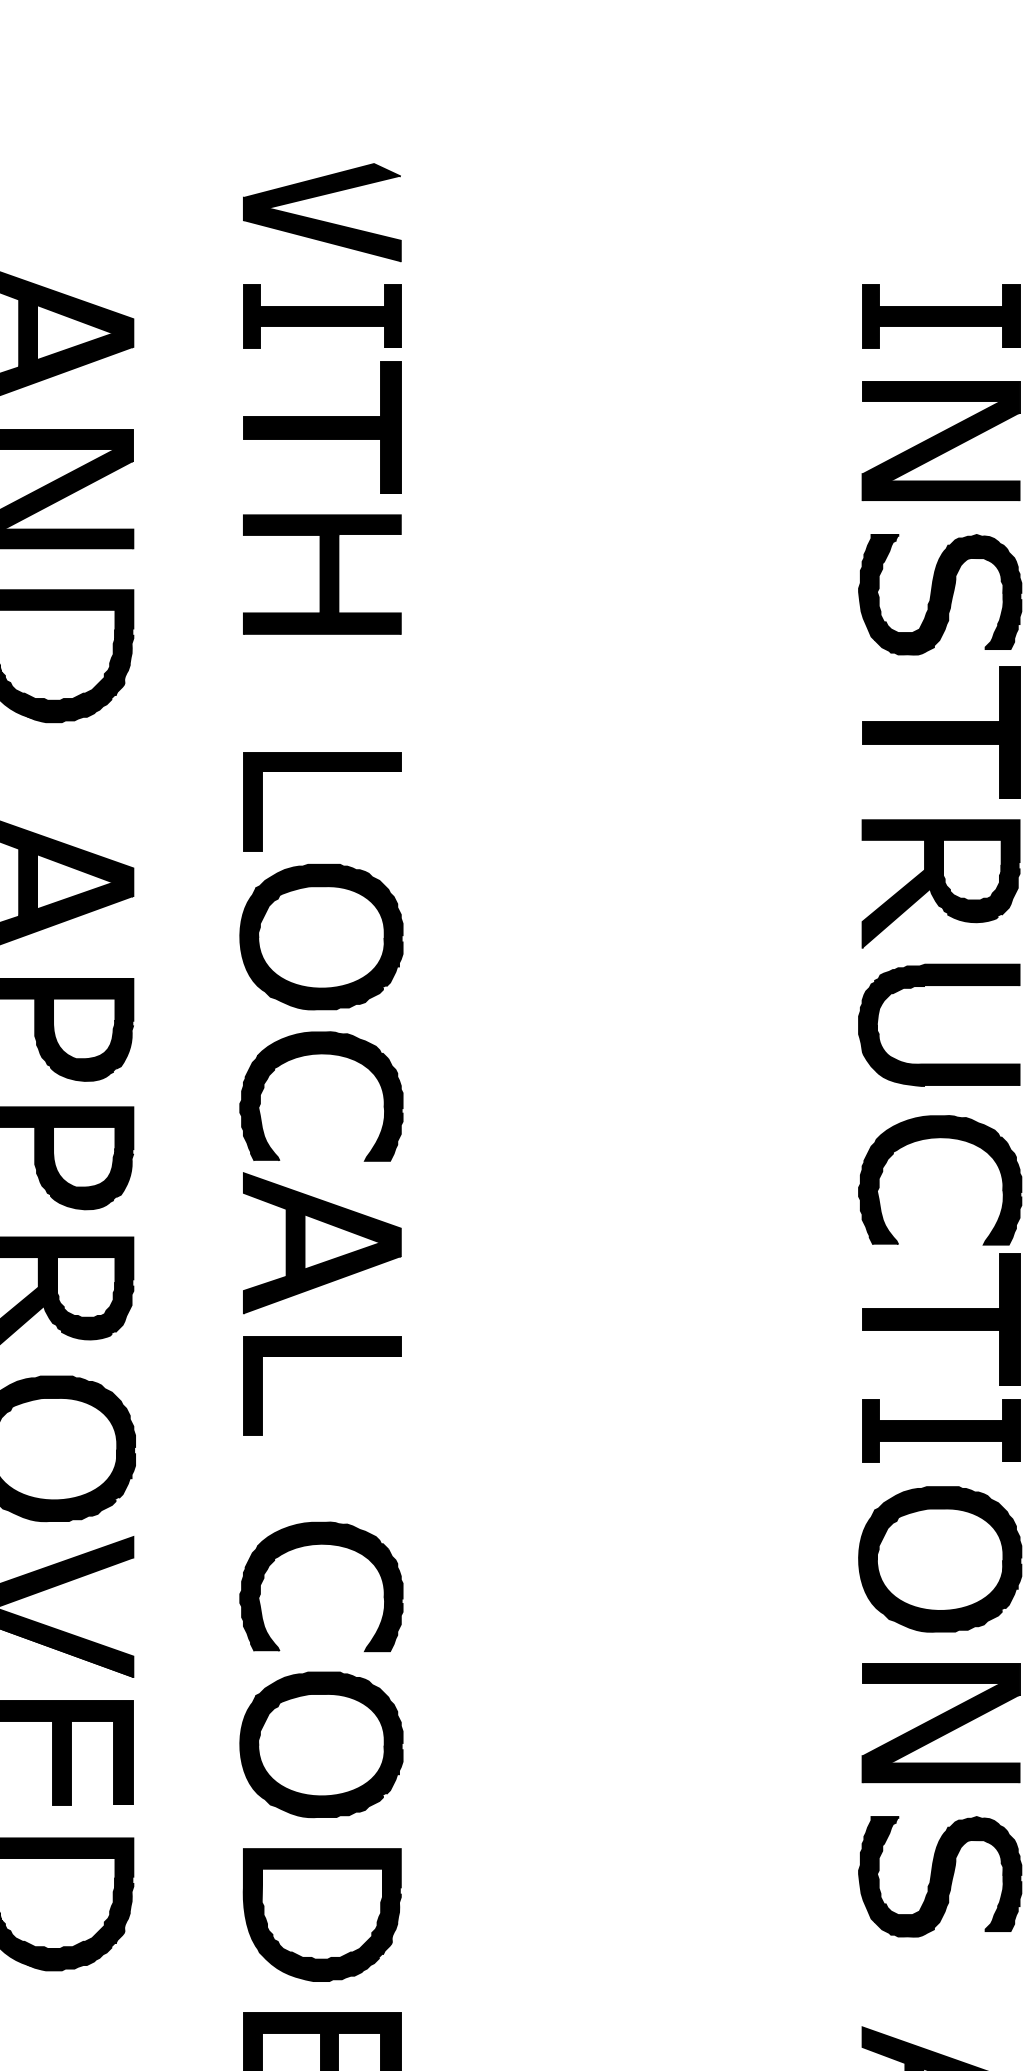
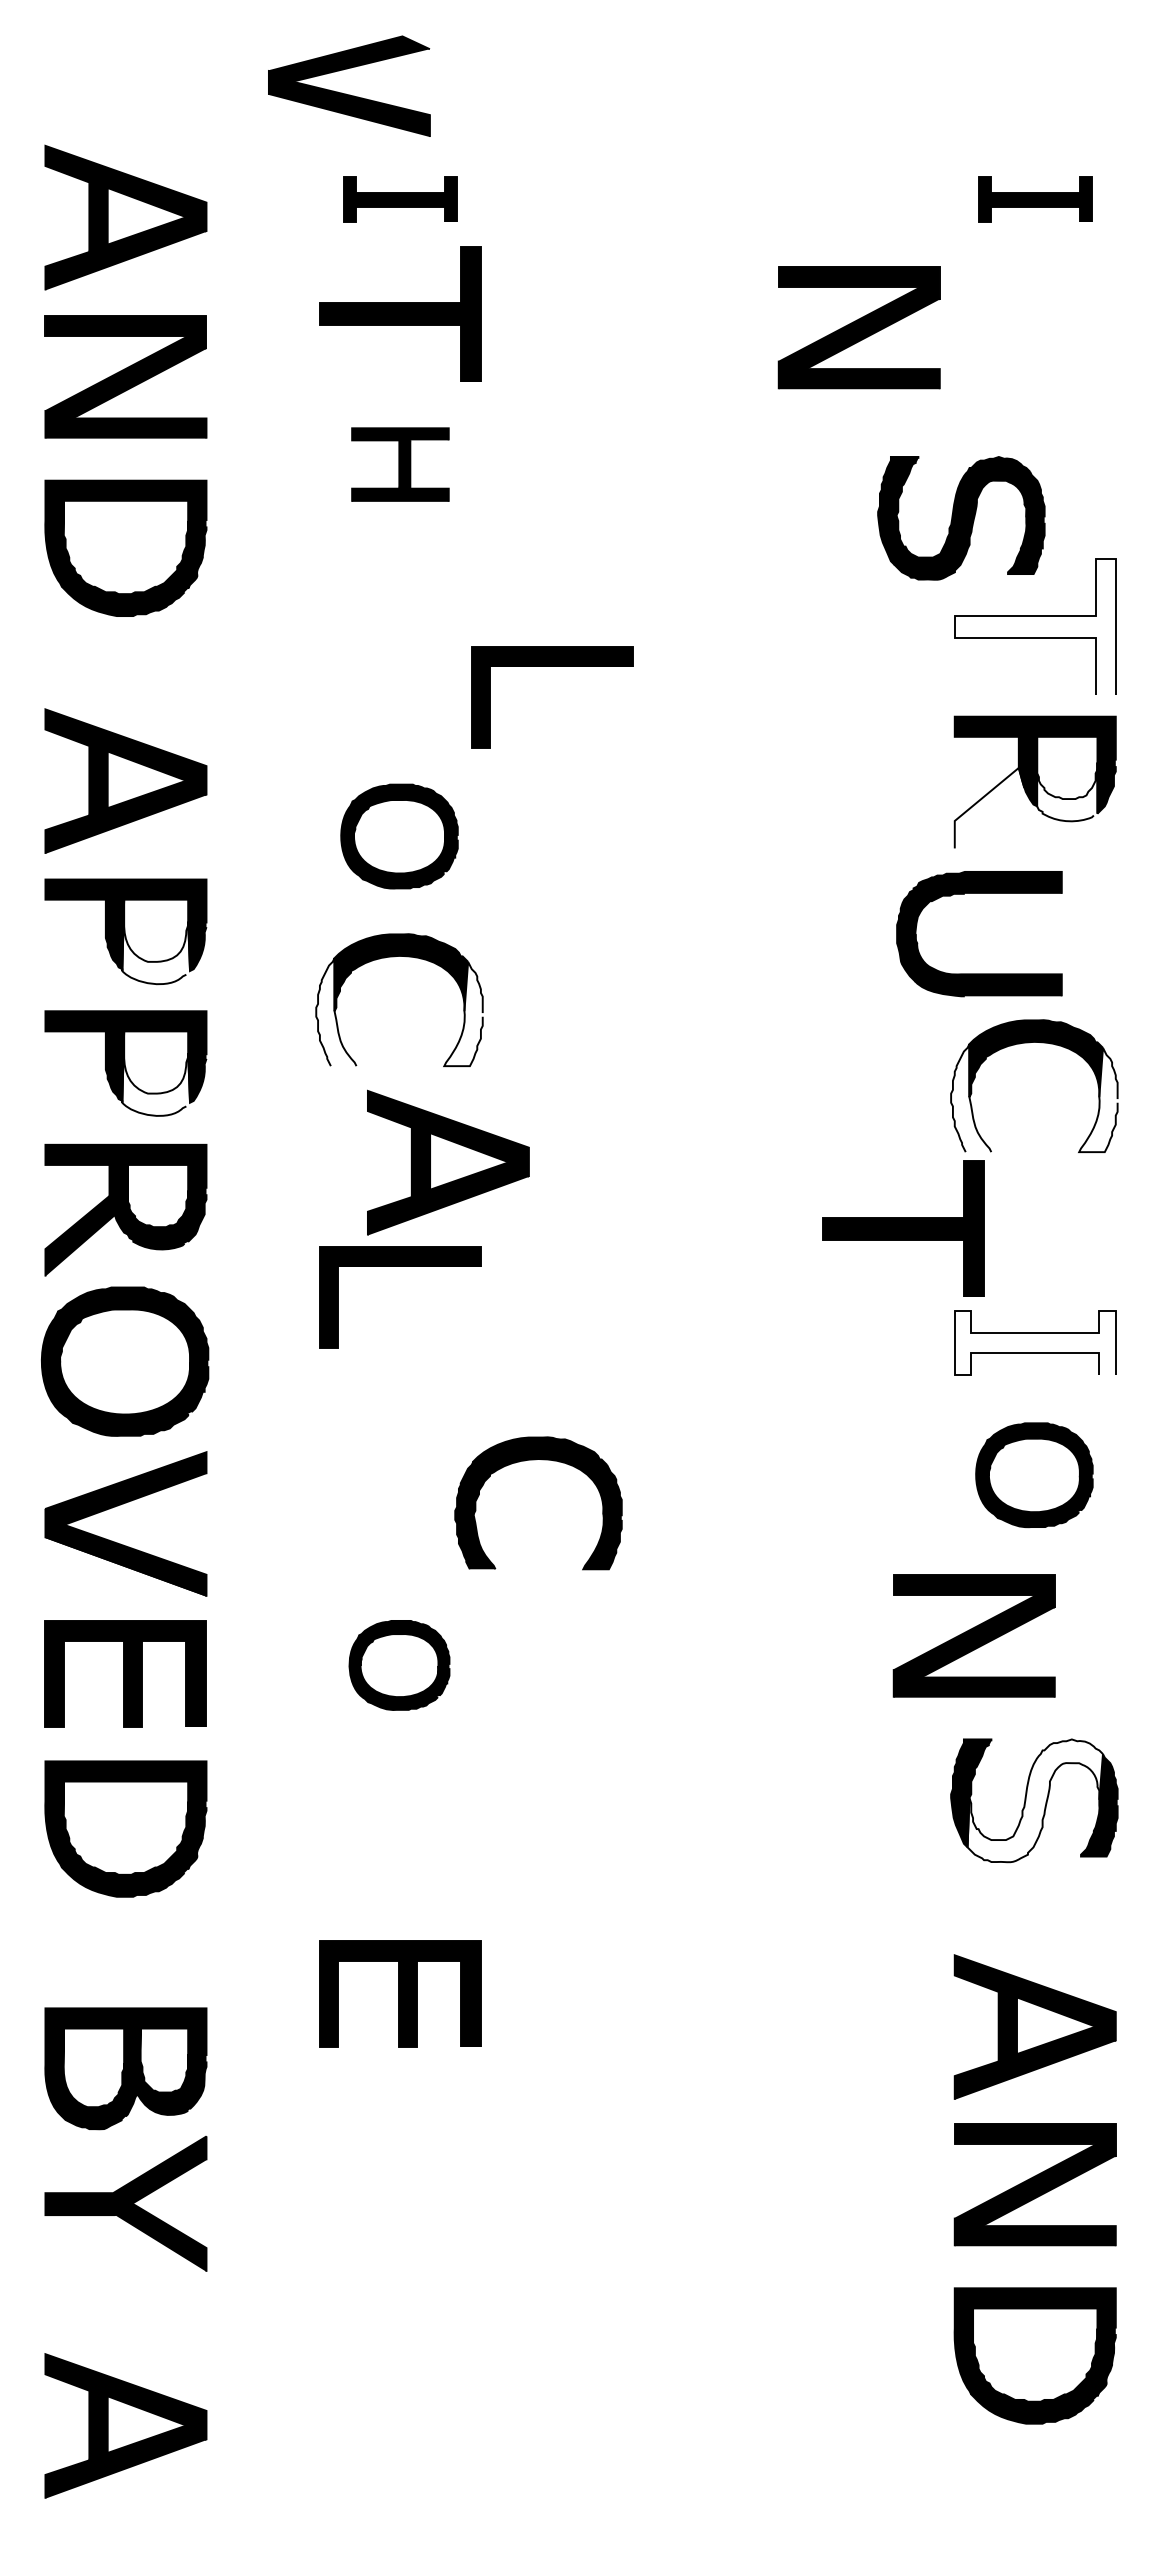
part: (319, 219) -> (346, 93), moved
part: (322, 316) -> (400, 199), size x0.7
part: (941, 316) -> (1035, 199), size x0.7
part: (940, 440) -> (858, 327), moved
part: (322, 574) -> (400, 464), size x0.6
part: (940, 594) -> (961, 518), moved
fill: (940, 732) -> (1034, 626), removed
part: (322, 771) -> (552, 666), moved
fill: (972, 880) -> (1067, 778), removed
fill: (896, 908) -> (989, 807), removed
part: (321, 937) -> (399, 836), size x0.7
fill: (84, 1039) -> (156, 941), removed
part: (939, 1063) -> (979, 973), moved
fill: (260, 1108) -> (336, 1012), removed
fill: (383, 1109) -> (463, 1013), removed
fill: (84, 1167) -> (156, 1073), removed
fill: (878, 1192) -> (971, 1098), removed
fill: (1002, 1193) -> (1098, 1099), removed
part: (322, 1243) -> (448, 1162), moved
part: (941, 1319) -> (903, 1228), moved
fill: (940, 1431) -> (1034, 1343), removed
part: (319, 1545) -> (536, 1460), moved
part: (940, 1559) -> (1034, 1475), size x0.7
part: (940, 1722) -> (973, 1635), moved
part: (321, 1744) -> (399, 1665), size x0.6
fill: (940, 1876) -> (1034, 1800), removed
part: (321, 1914) -> (399, 1839), removed

